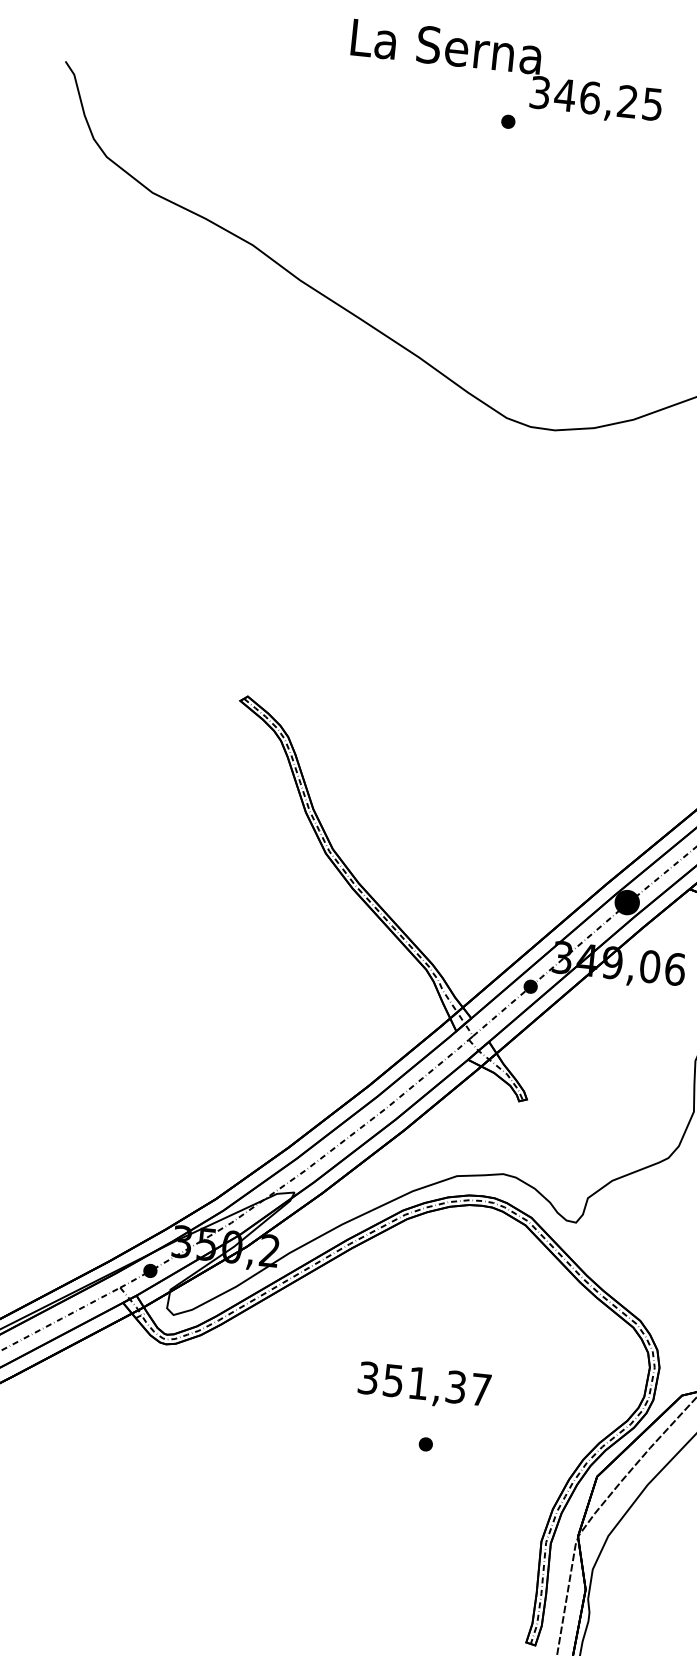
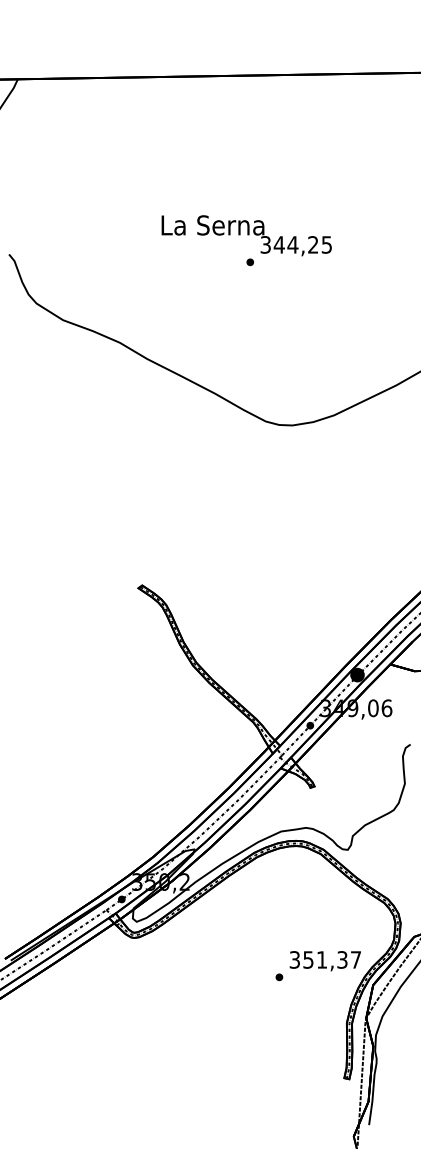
text: (589, 97) -> (292, 244), 346,25 -> 344,25
text: (422, 1386) -> (324, 961), moved

